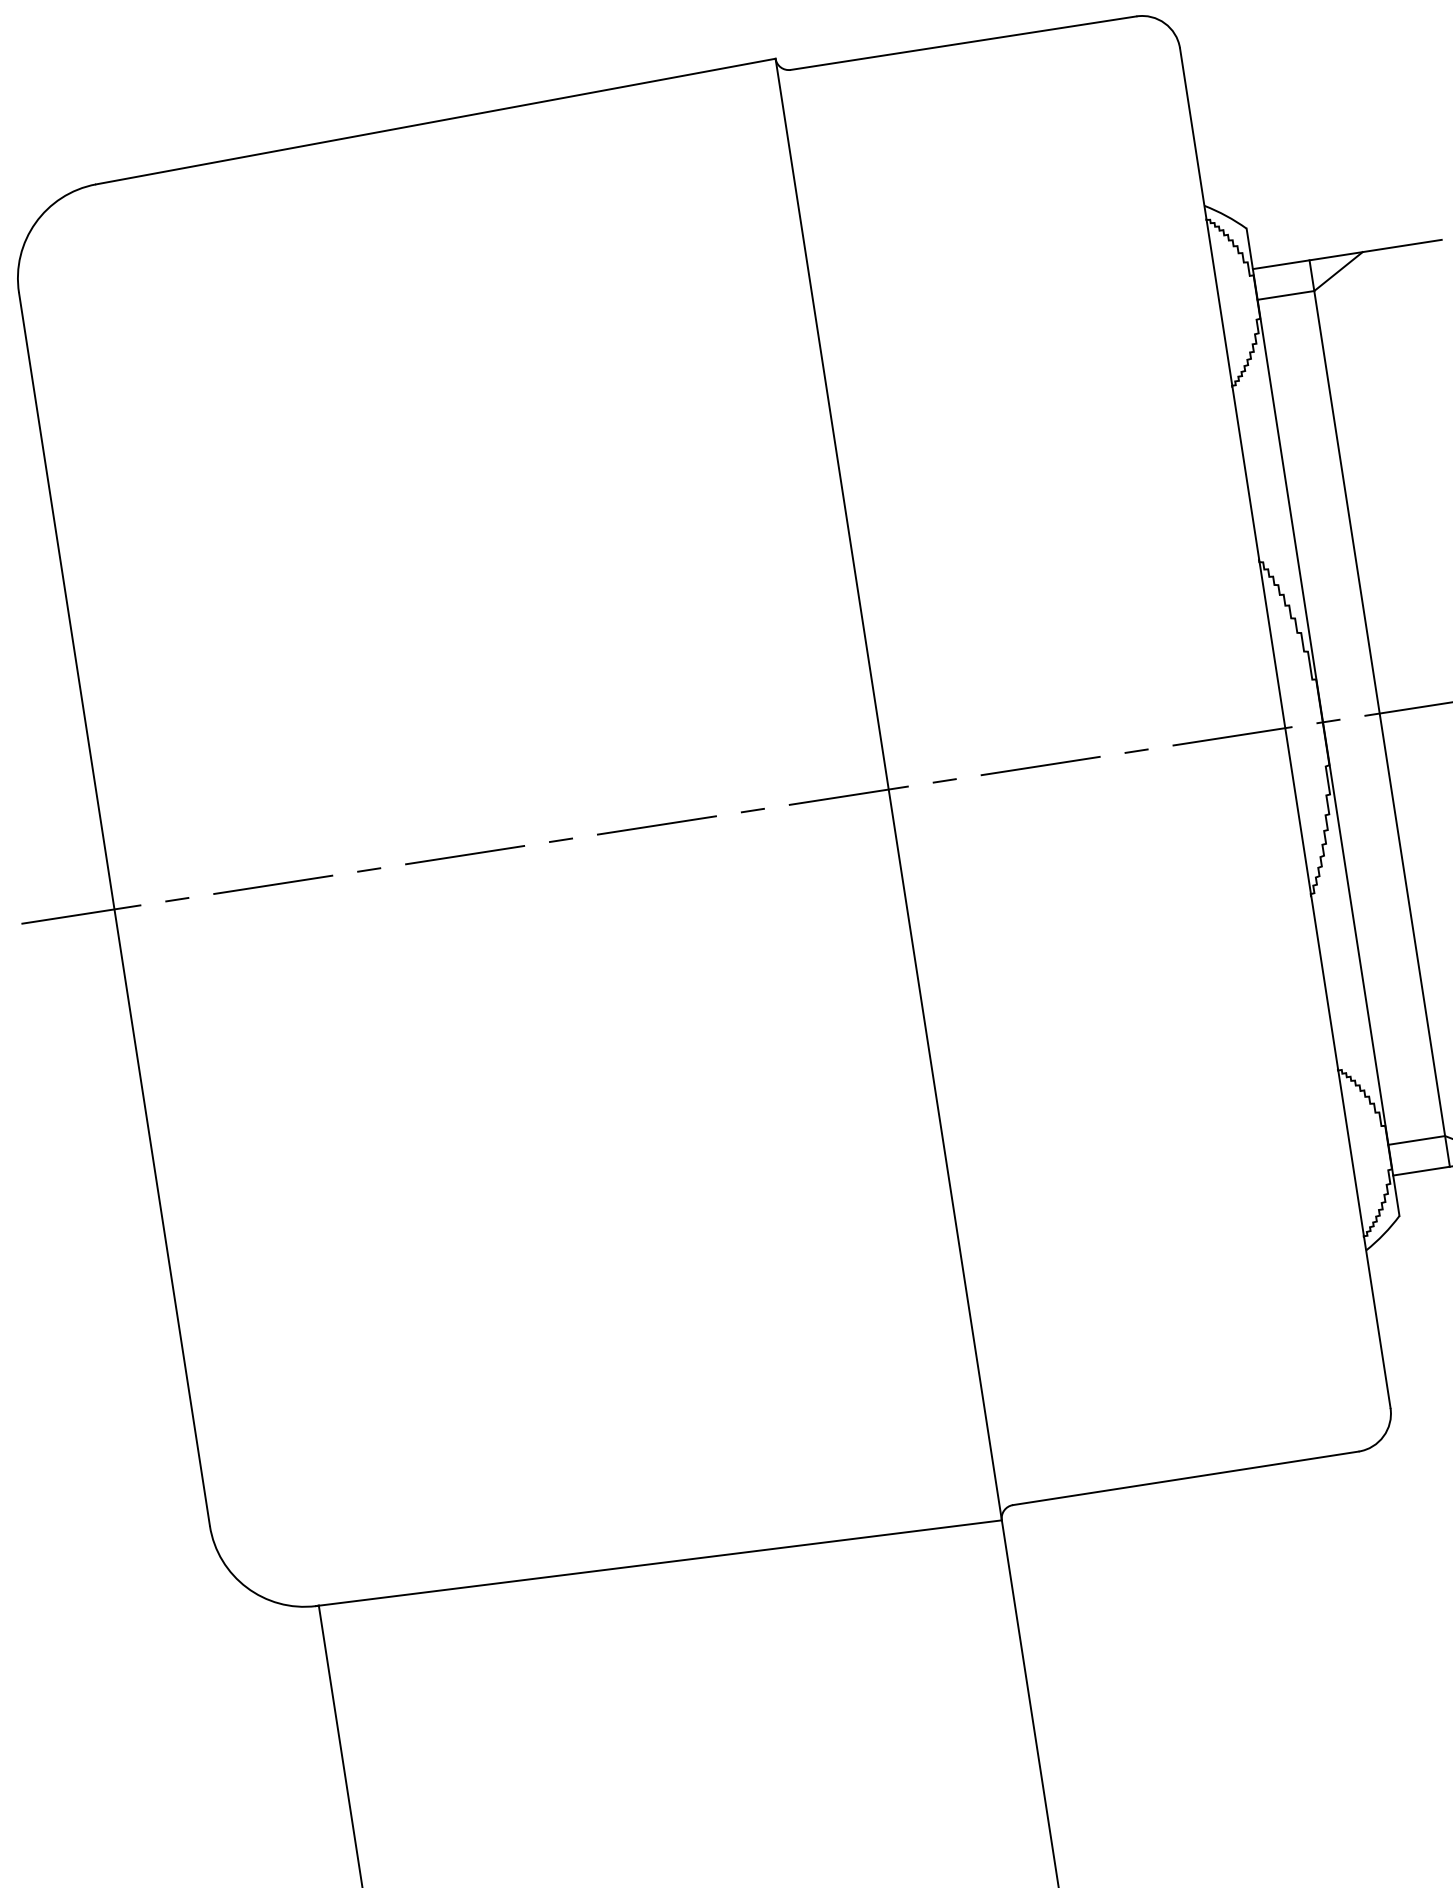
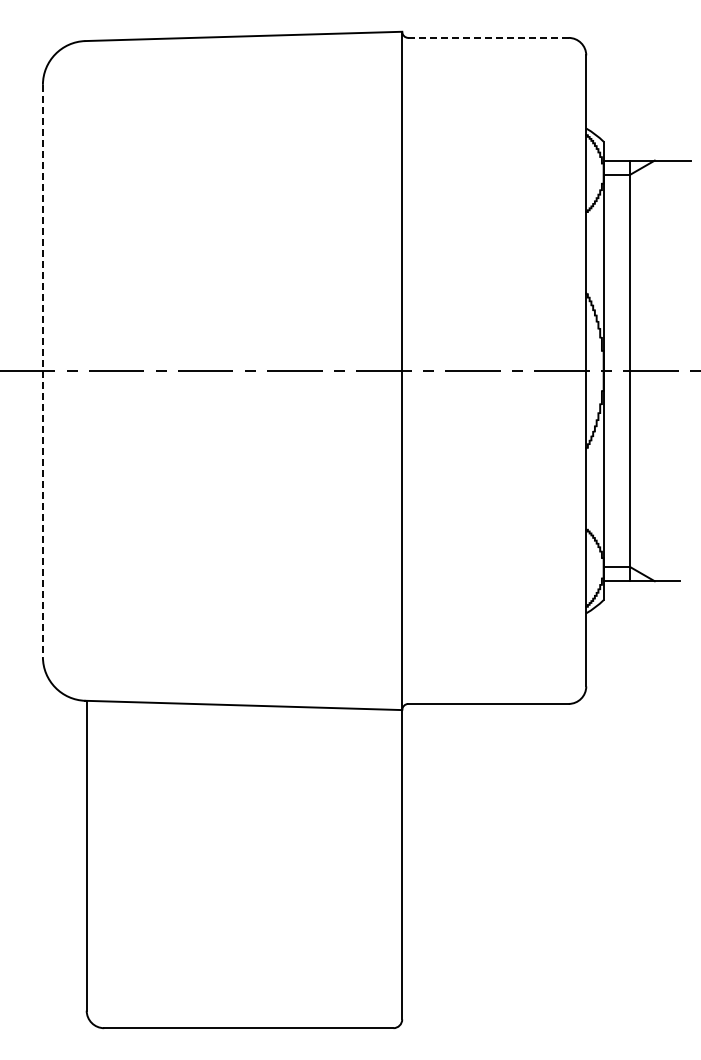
line: (965, 41) -> (489, 37), solid -> dashed
line: (113, 910) -> (42, 371), solid -> dashed

